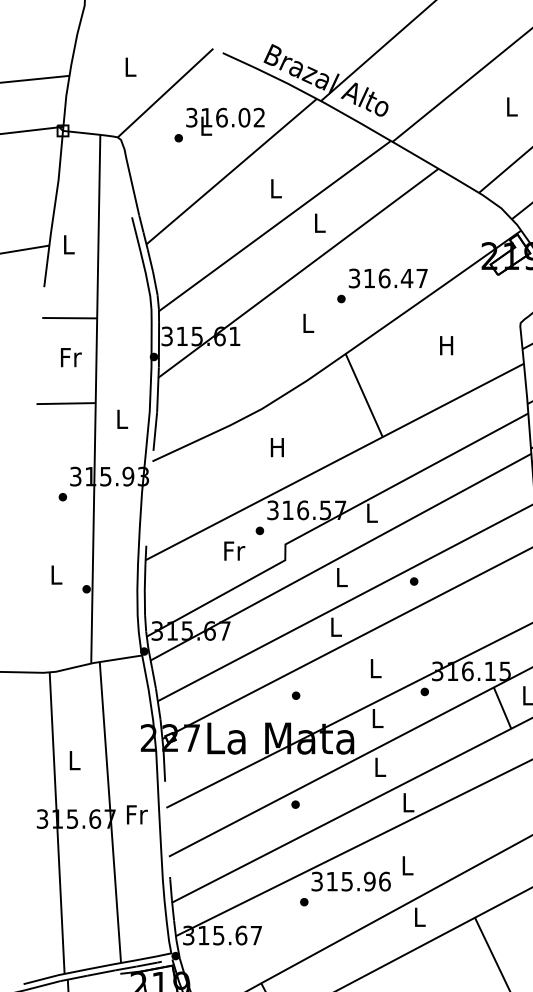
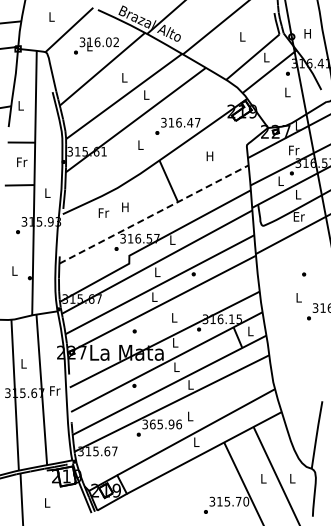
line: (335, 461) -> (154, 214), solid -> dashed
text: (233, 549) -> (103, 212), moved
text: (331, 881) -> (152, 424), 315.96 -> 365.96

